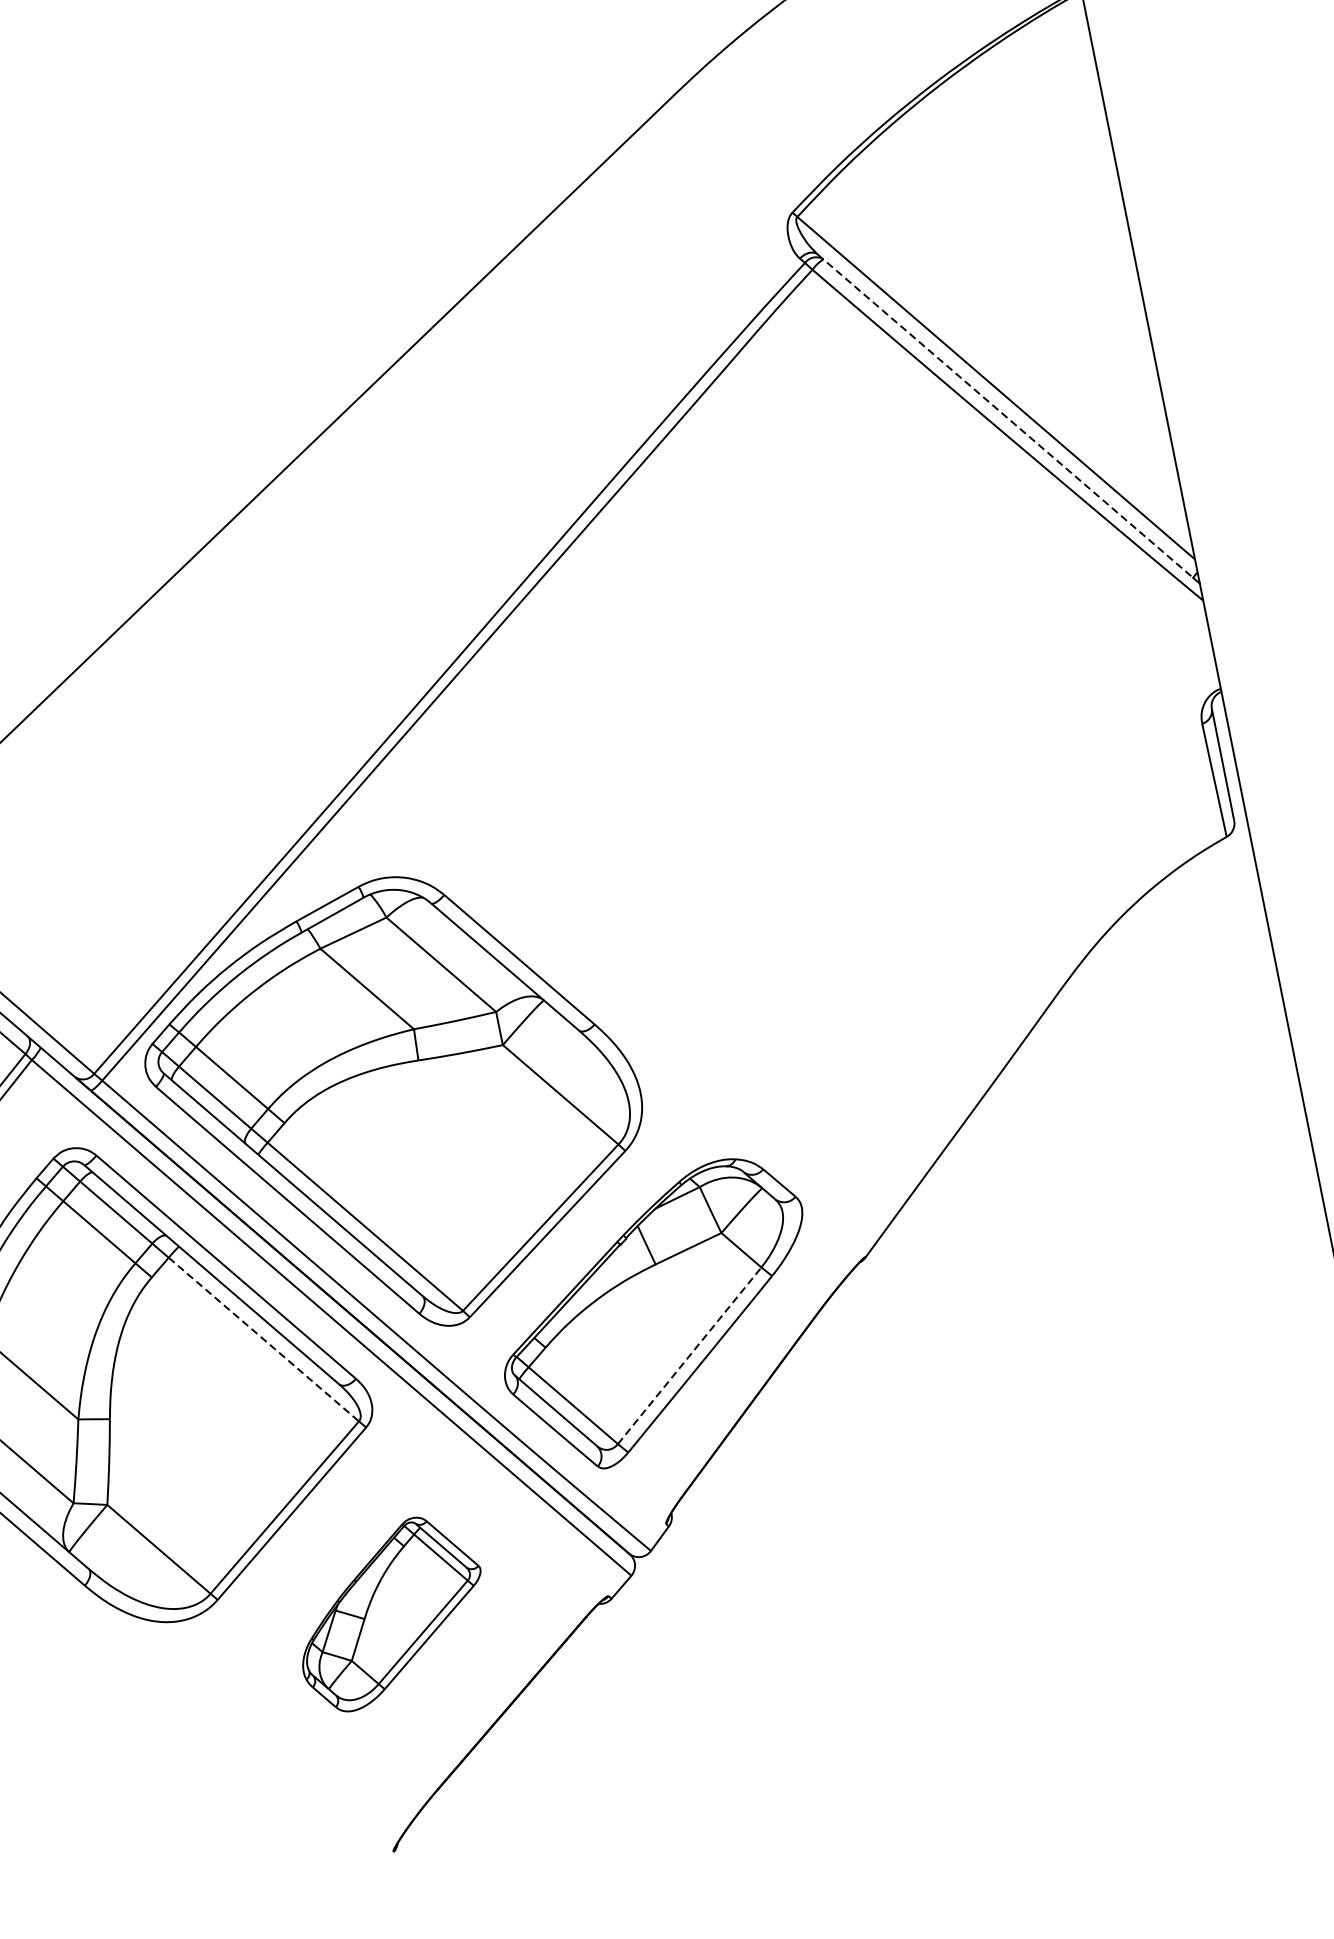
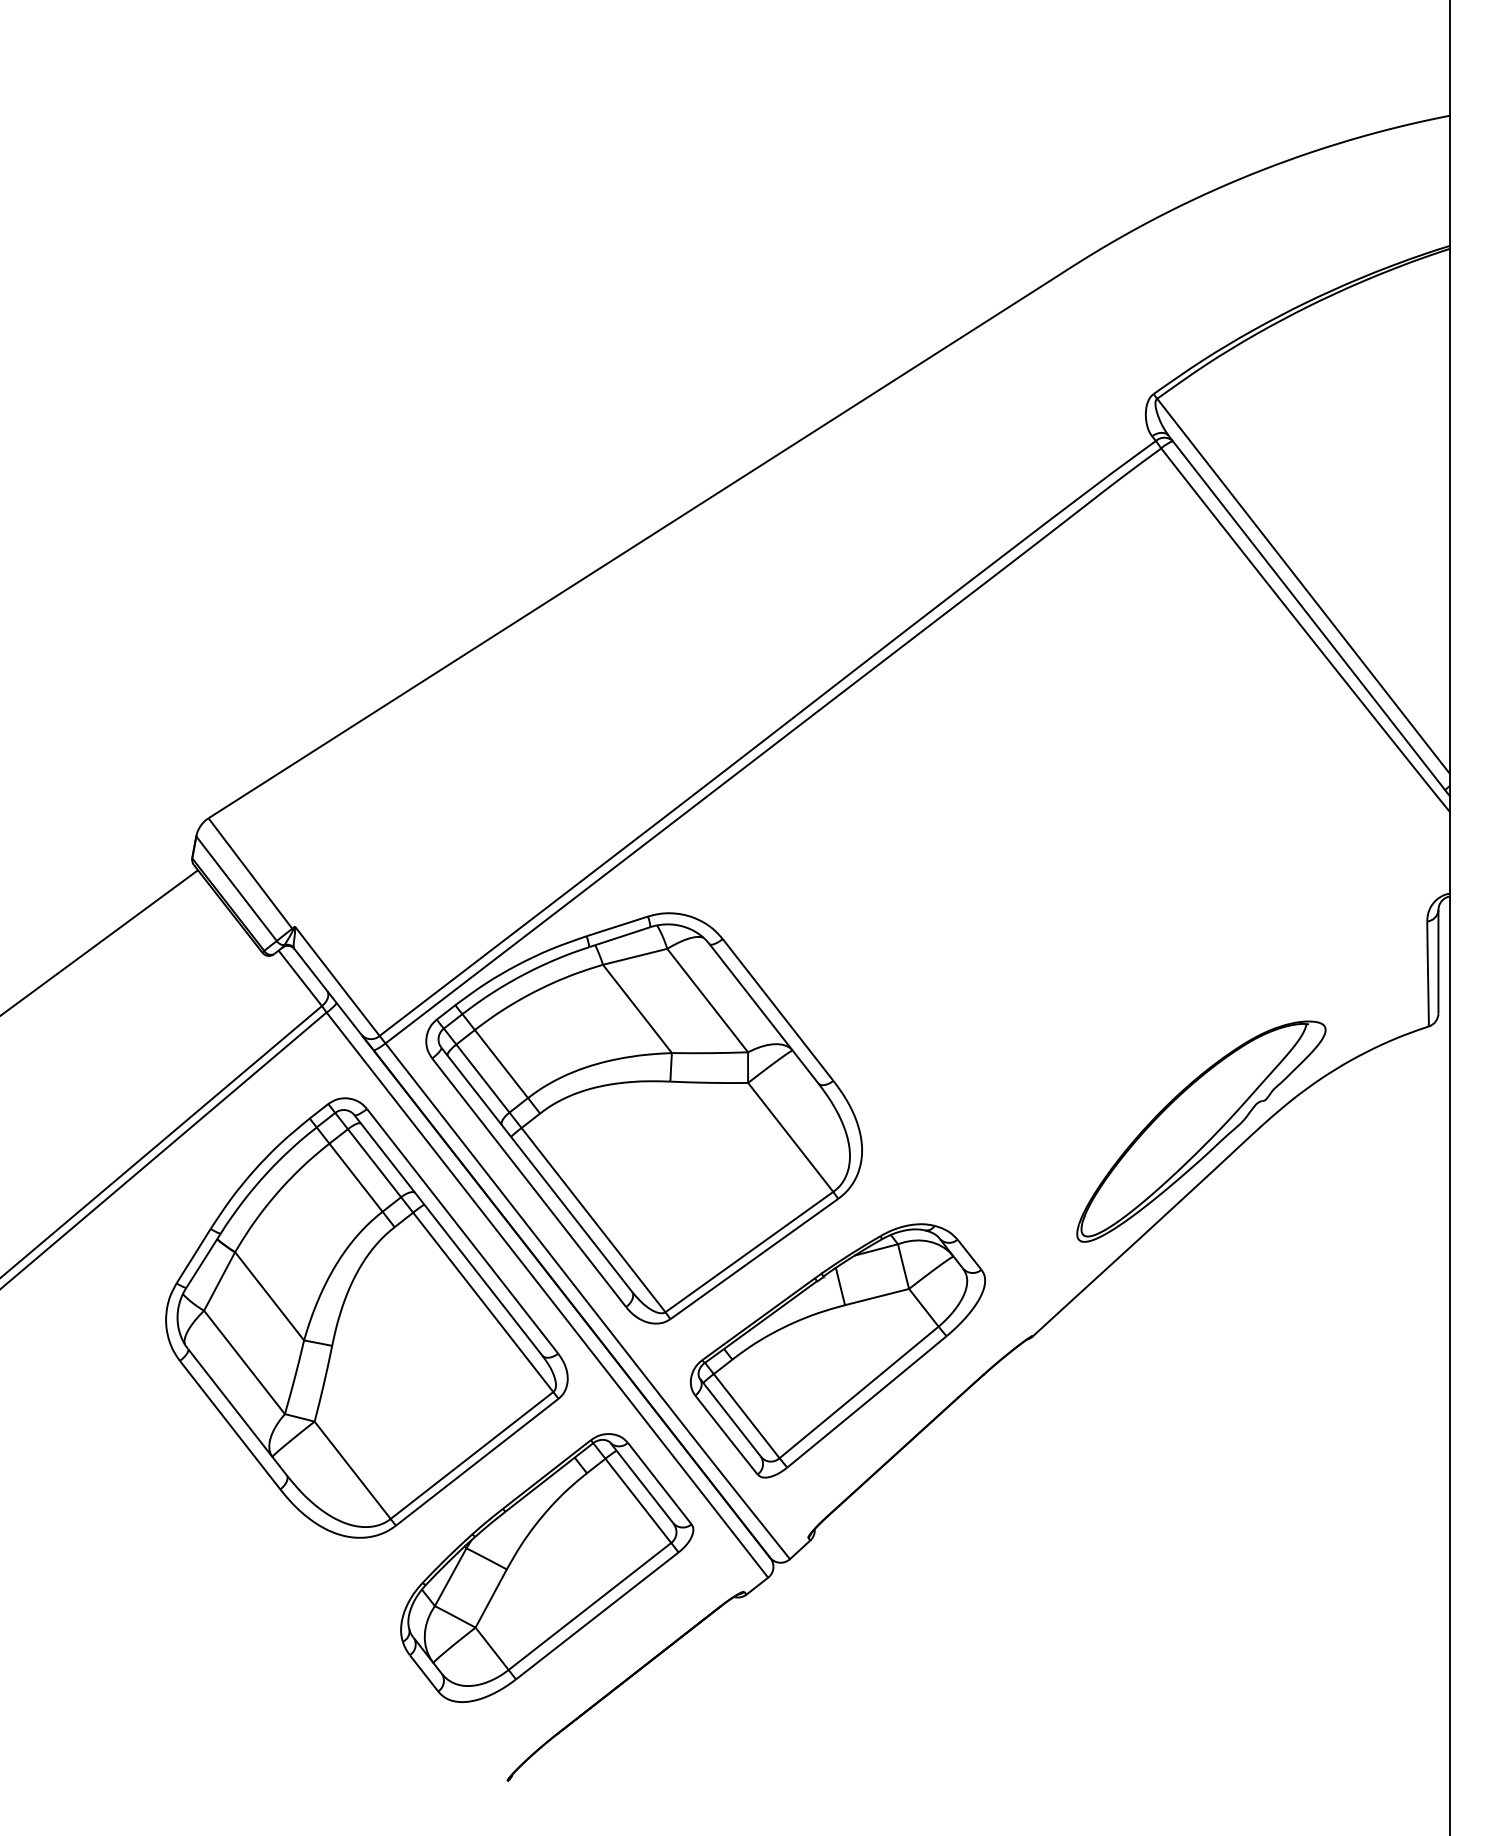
line: (1004, 415) -> (1306, 612), dashed -> solid
part: (1003, 999) -> (1201, 1131), added
line: (264, 1339) -> (483, 1302), dashed -> solid
line: (690, 1355) -> (859, 1392), dashed -> solid
part: (390, 1612) -> (547, 1567), size x1.67

